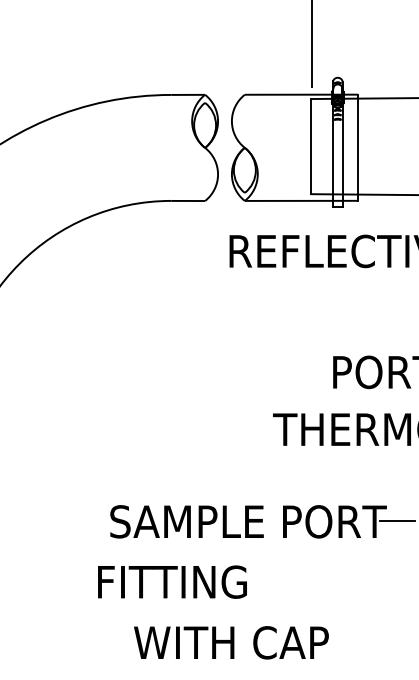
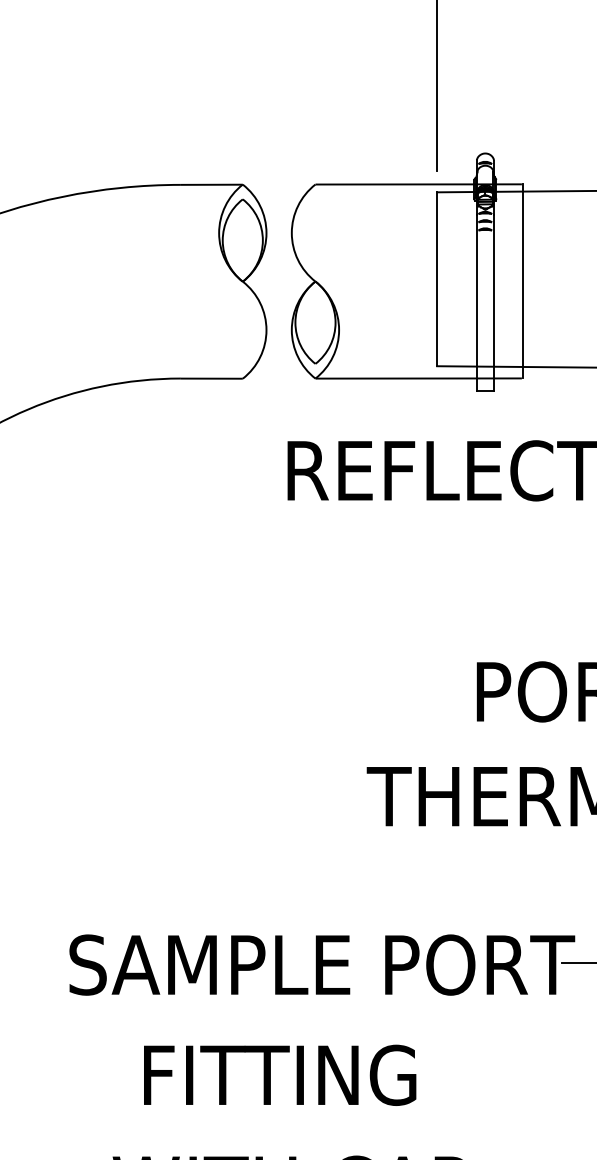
text: (172, 581) -> (280, 1074), moved

